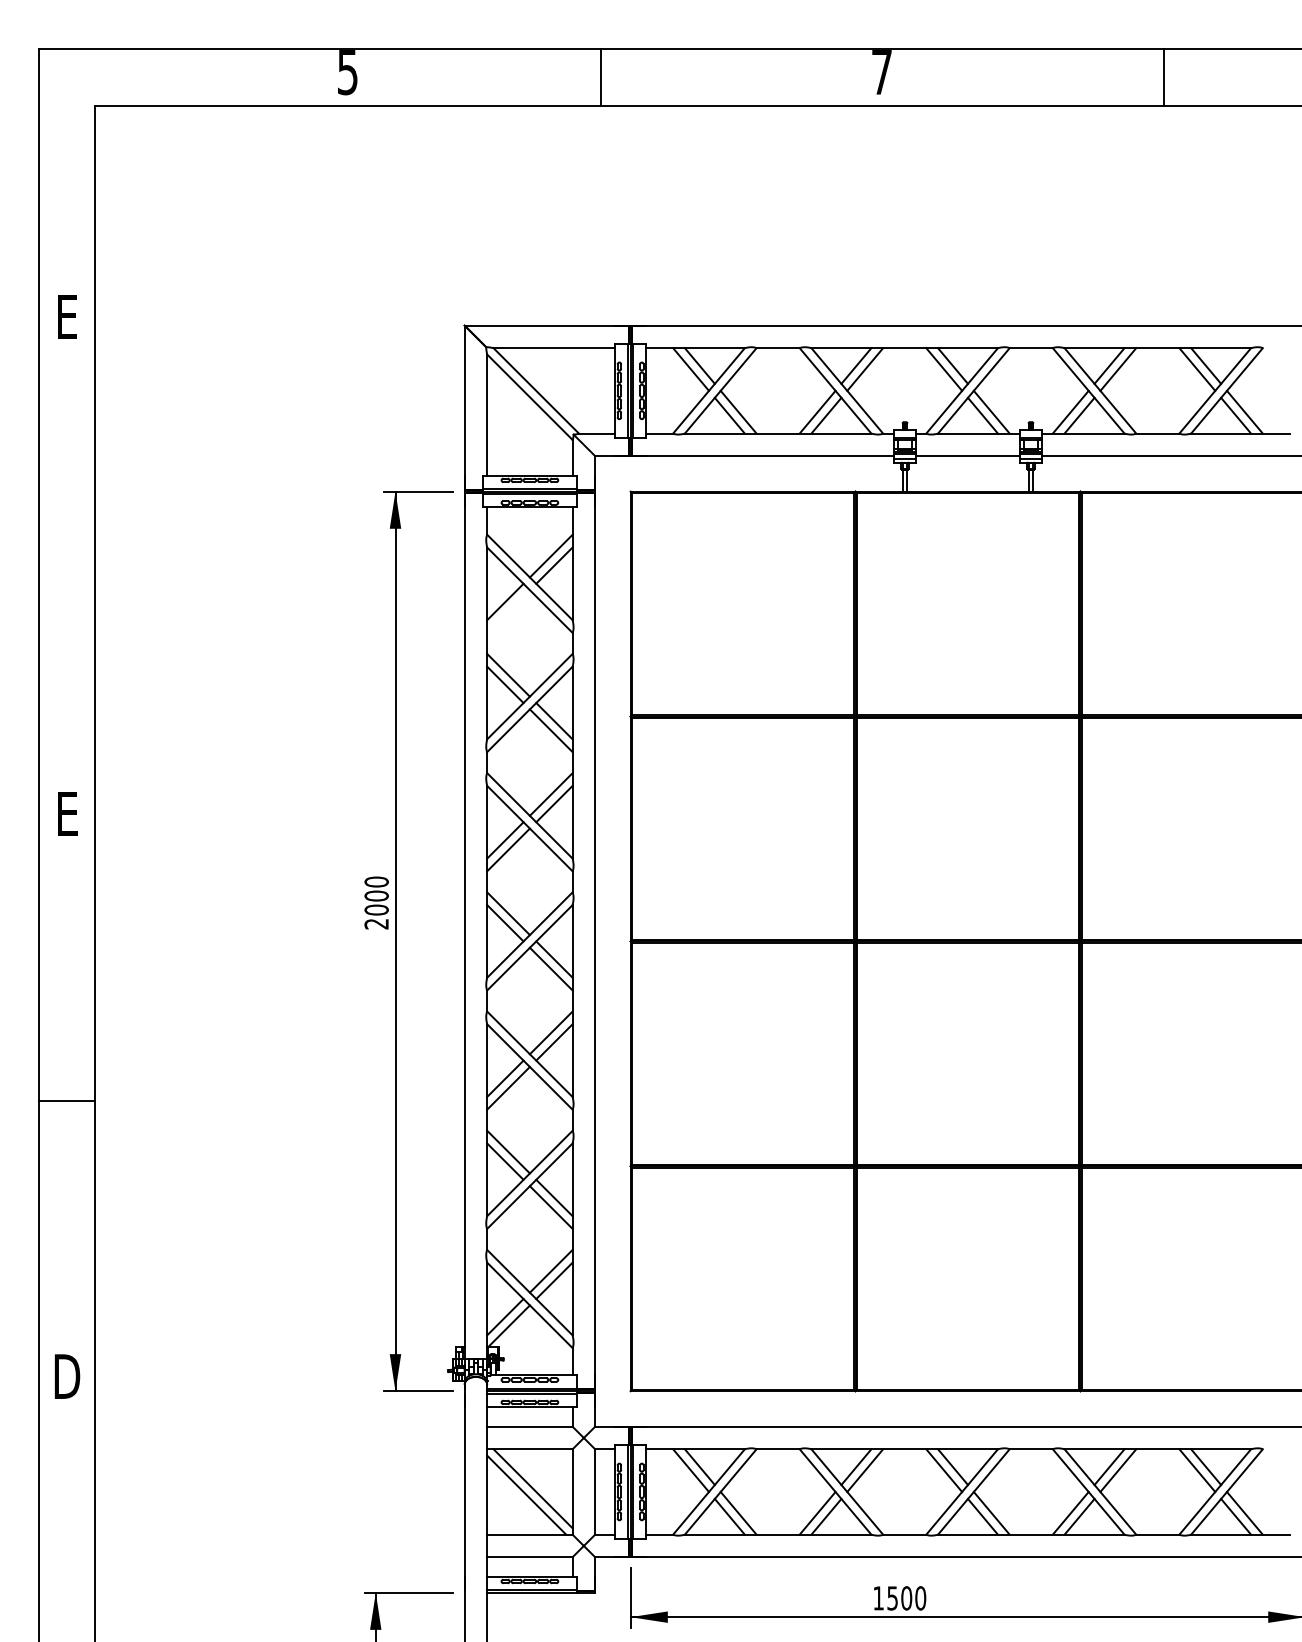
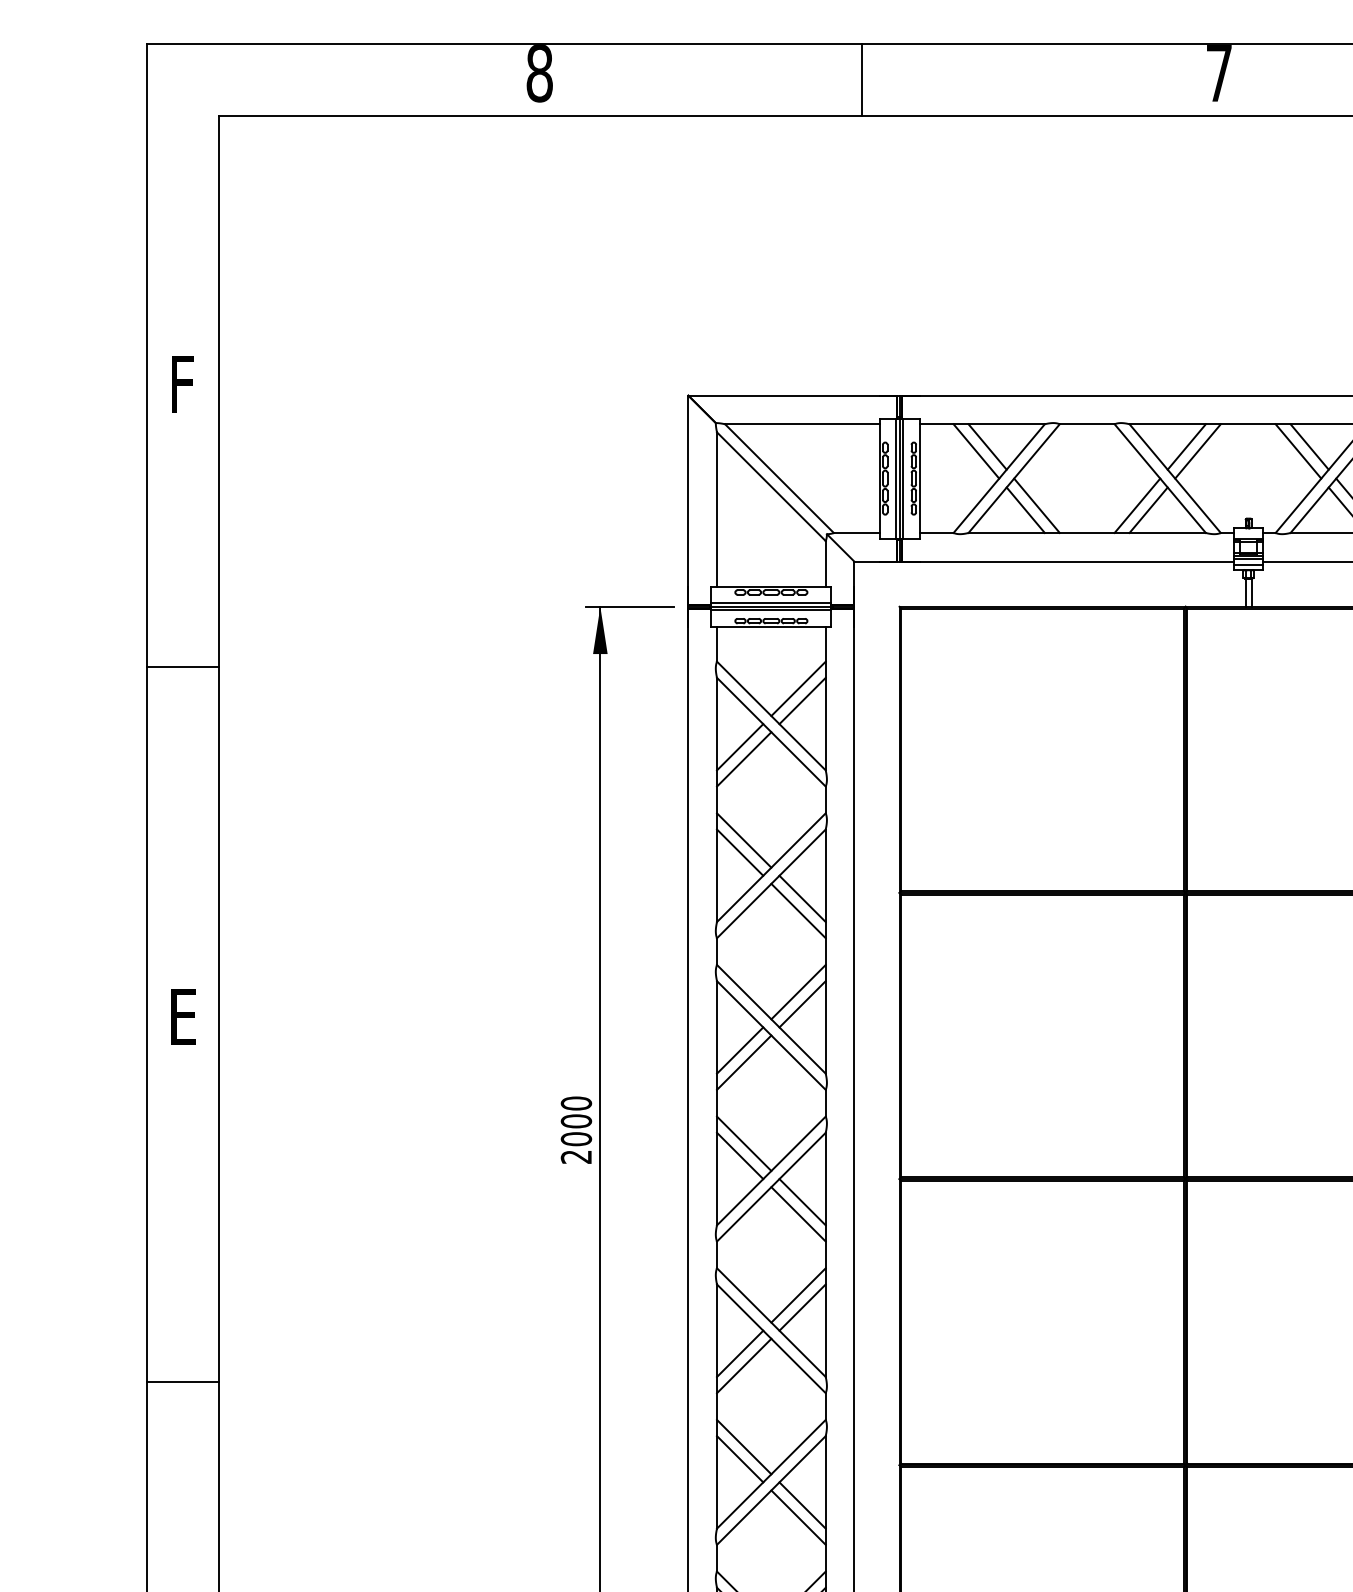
text: (347, 72) -> (539, 73), 5 -> 8
text: (67, 316) -> (183, 383), E -> F
line: (67, 538) -> (183, 666), added
line: (508, 611) -> (744, 759), added

